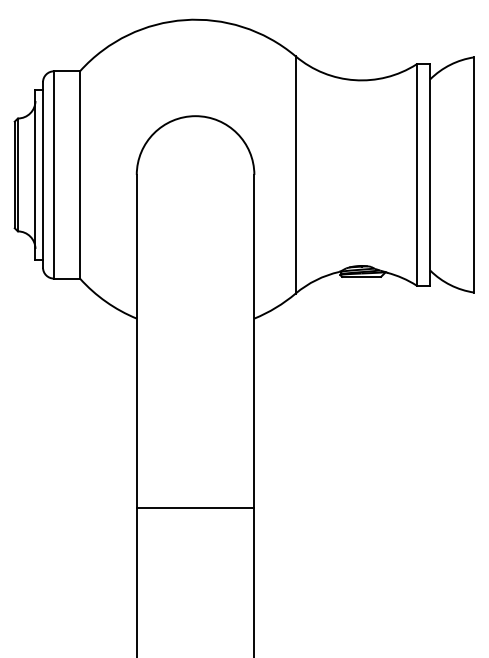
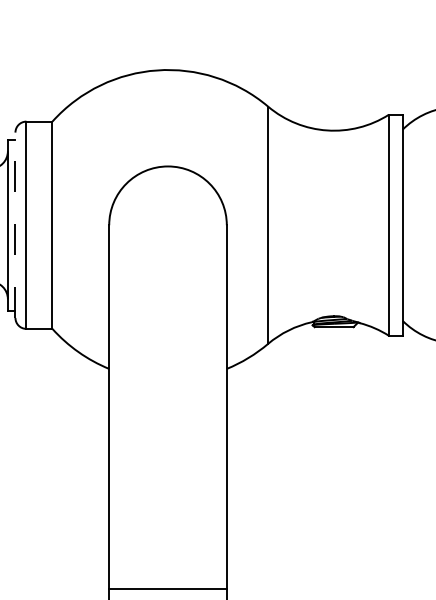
line: (43, 174) -> (15, 224), solid -> dashed
line: (195, 508) -> (167, 589), moved

